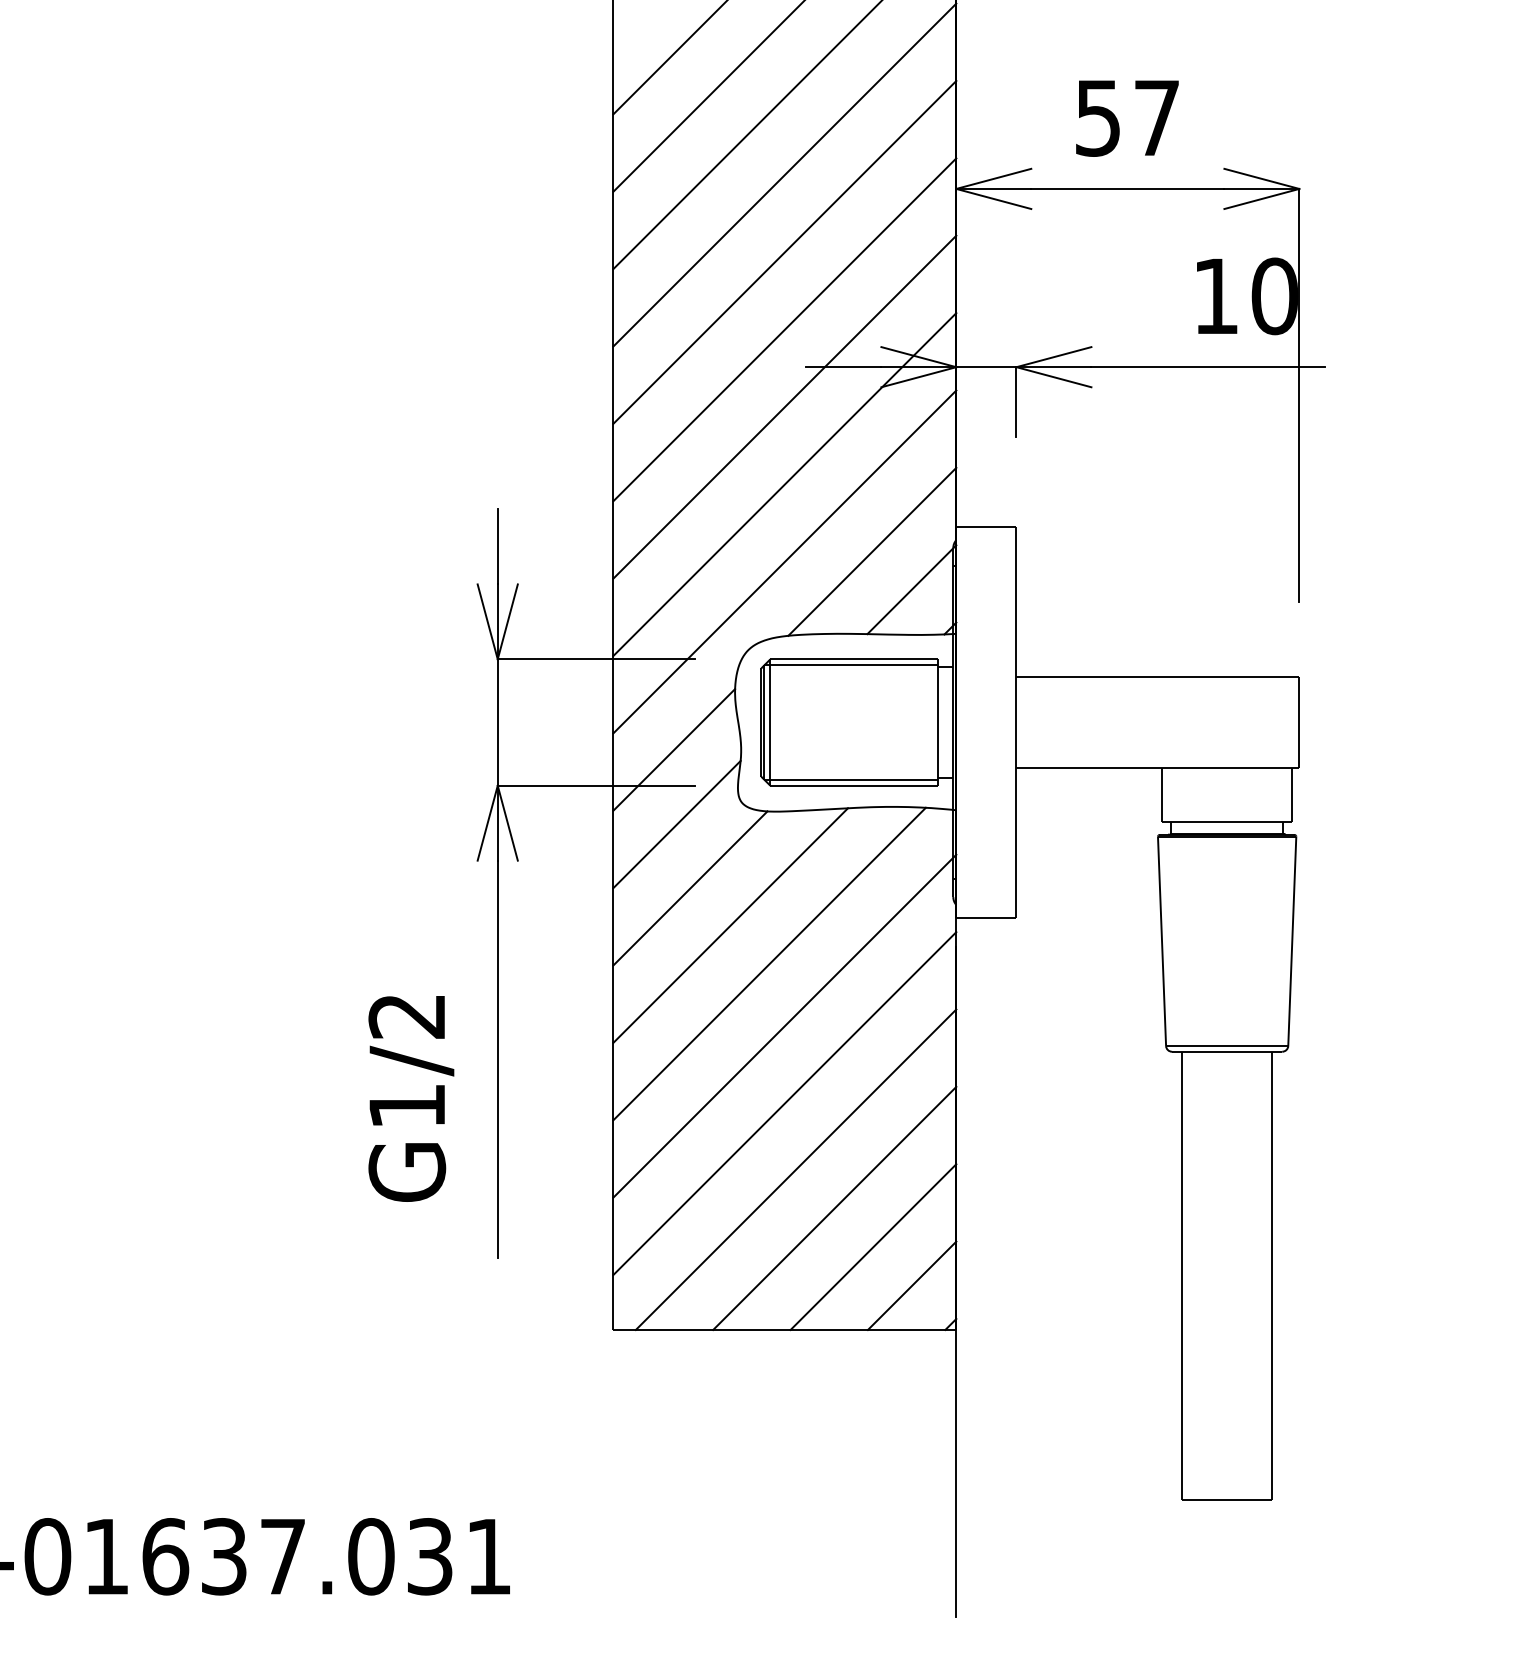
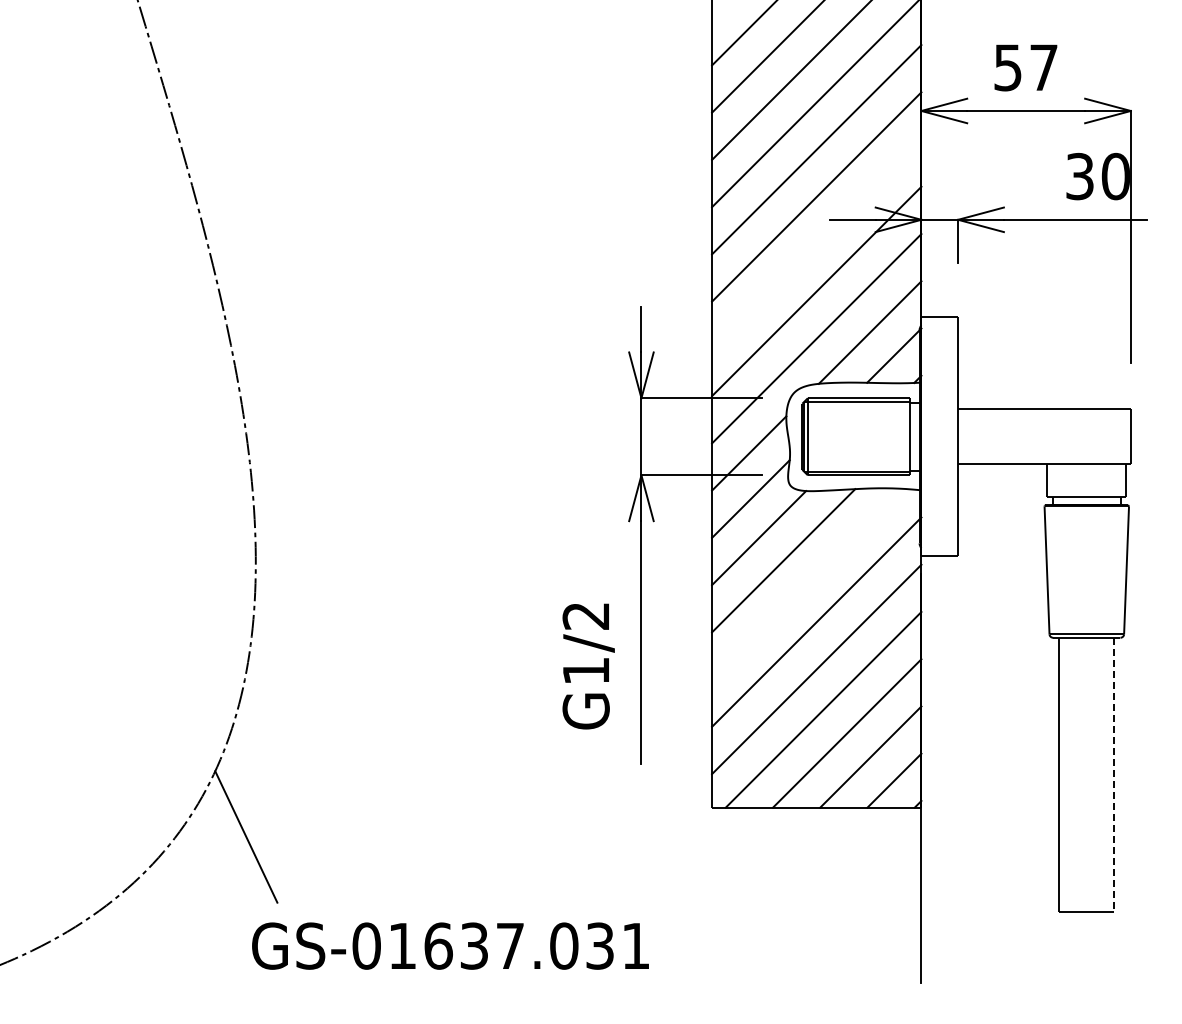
text: (1215, 296) -> (1079, 176), 10 -> 30
line: (784, 405) -> (816, 243), removed
line: (769, 962) -> (807, 583), removed
line: (1272, 1275) -> (1114, 774), solid -> dashed

